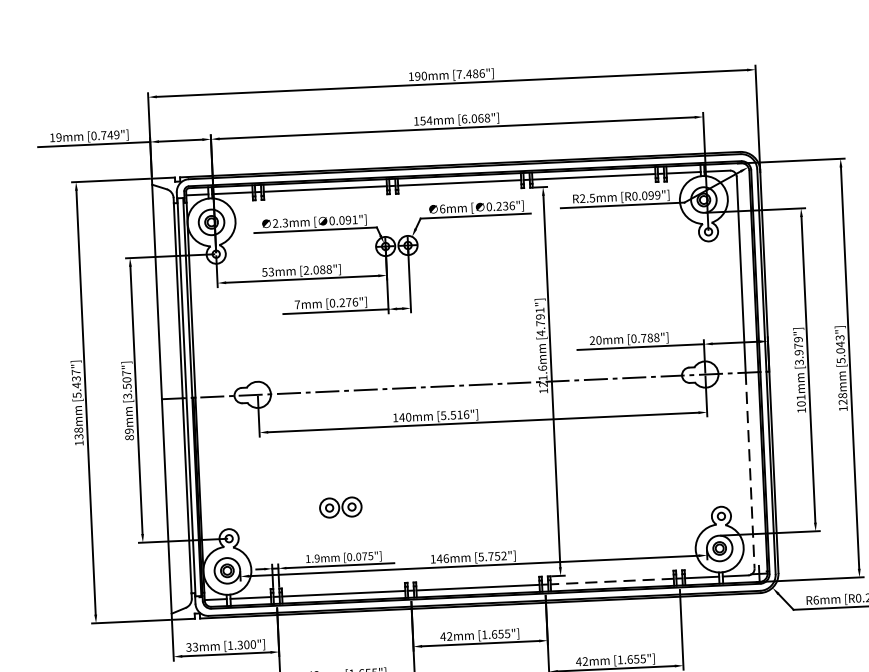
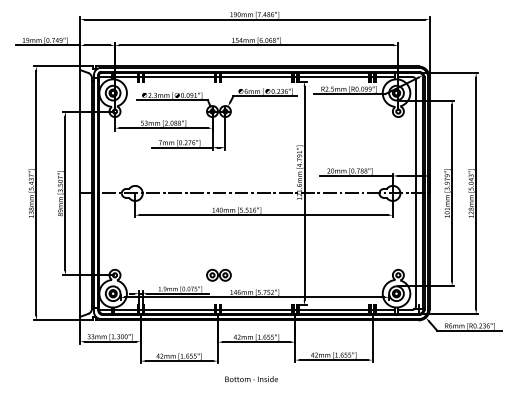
line: (750, 471) -> (416, 250), dashed -> solid
part: (339, 506) -> (218, 274), moved
line: (611, 580) -> (333, 309), dashed -> solid

